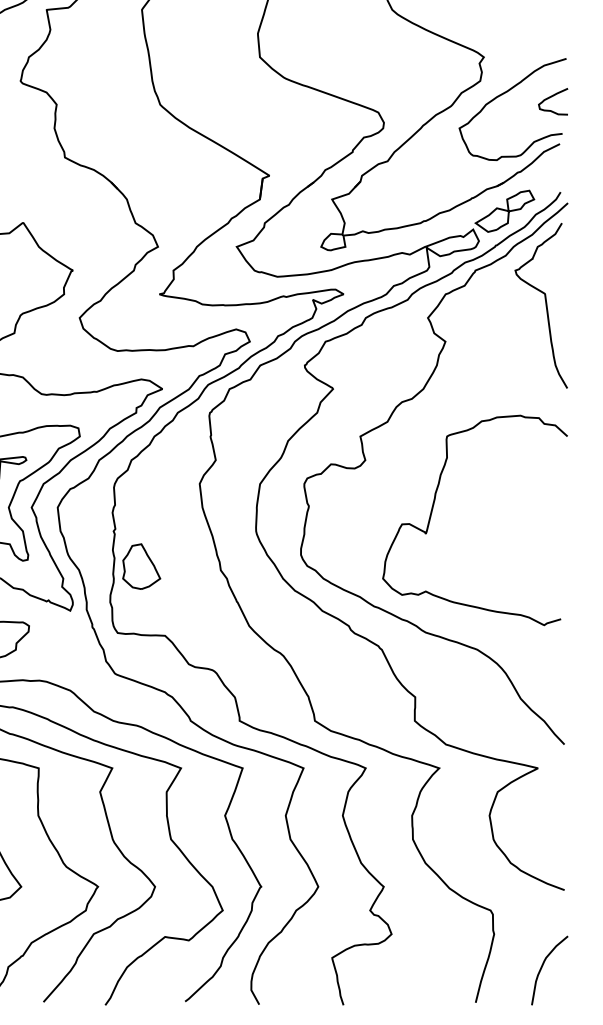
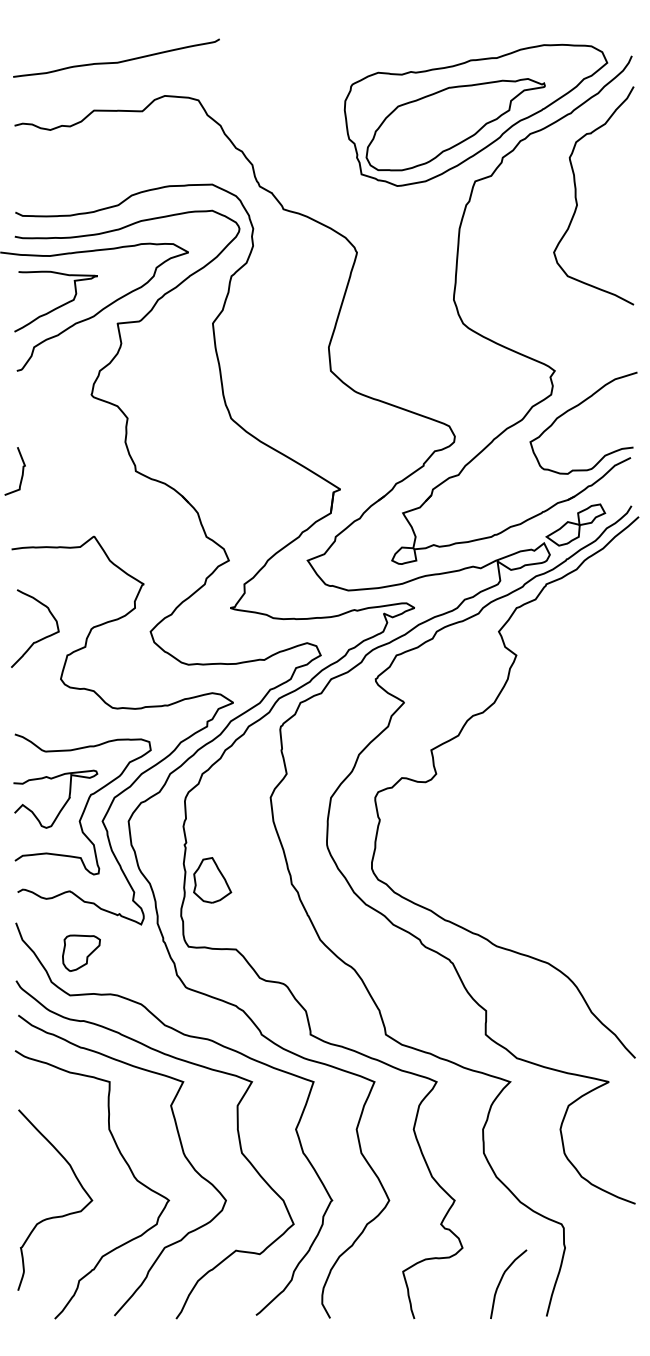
curve: (551, 97) -> (622, 411), removed
curve: (545, 305) -> (616, 619), removed
curve: (433, 508) -> (504, 822), removed
curve: (543, 965) -> (502, 1279), moved

